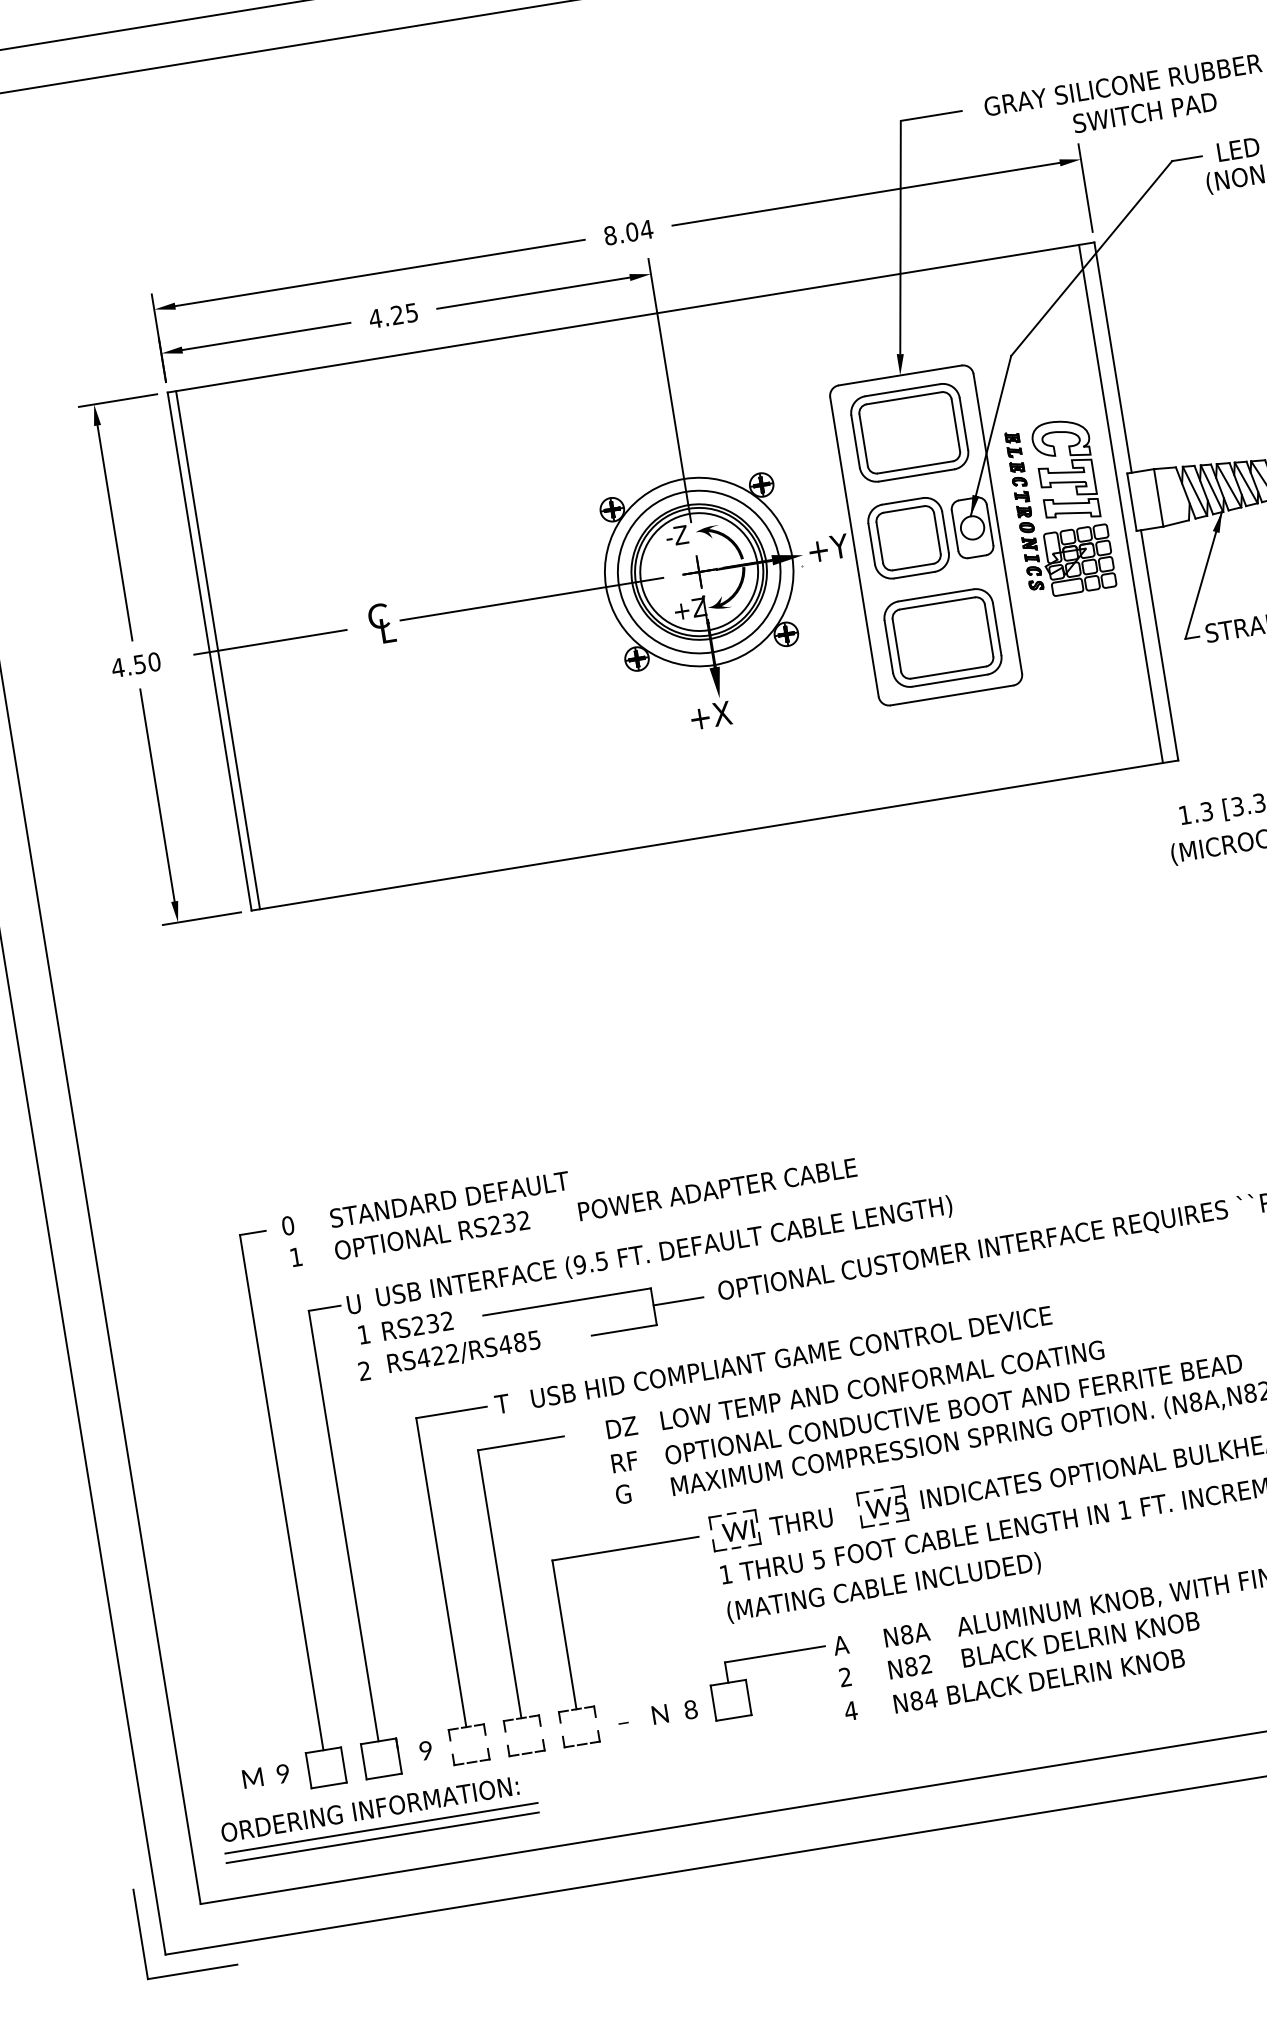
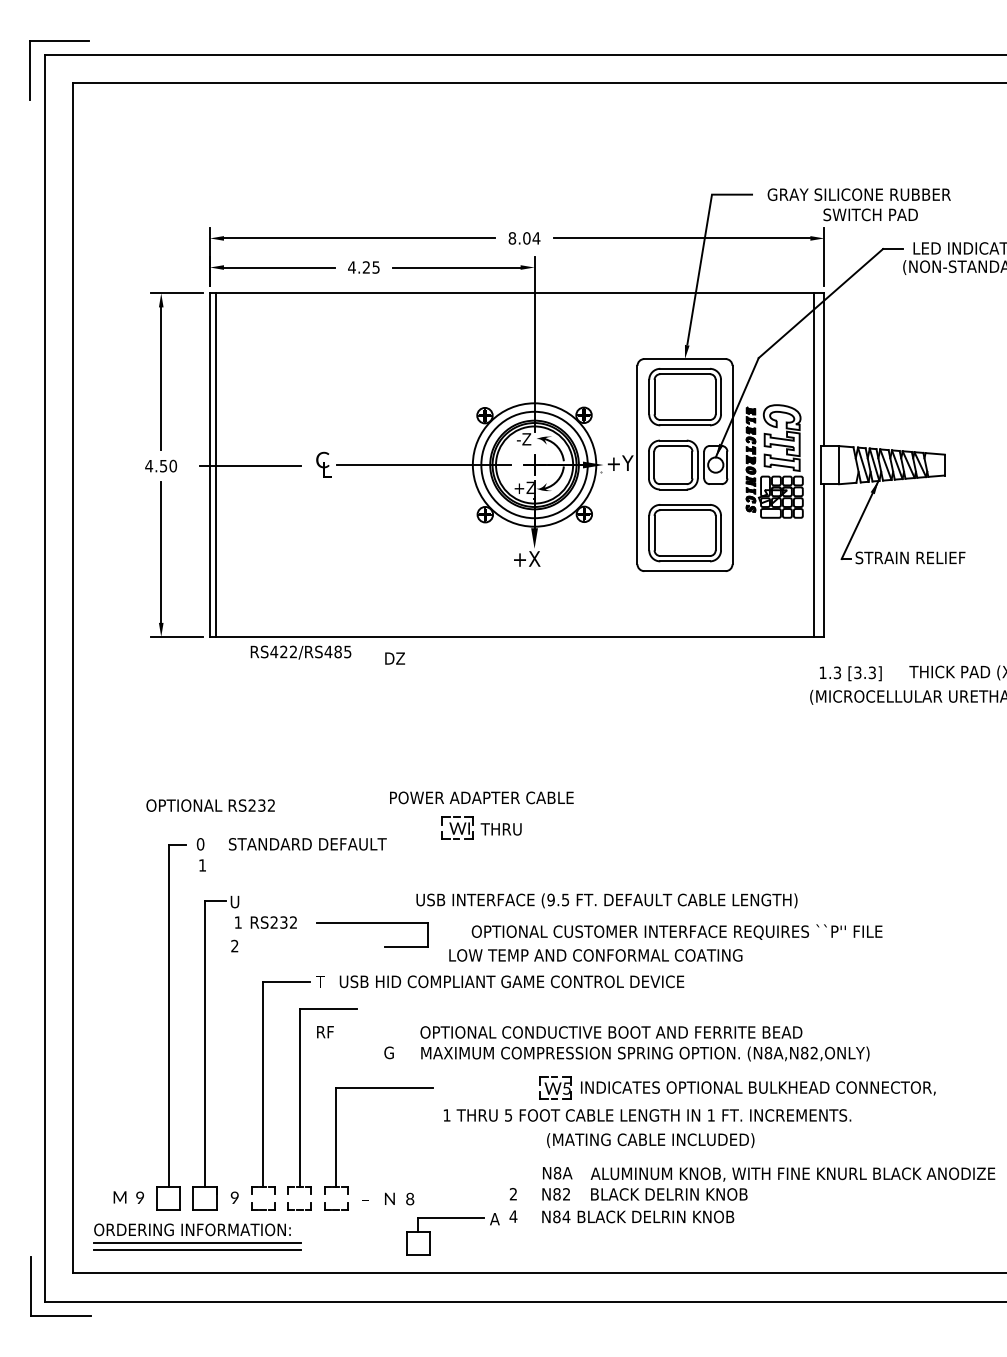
text: (717, 1189) -> (481, 797), moved
text: (431, 1235) -> (210, 805), moved
text: (663, 1251) -> (606, 900), moved
line: (677, 1300) -> (444, 933), removed
text: (463, 1352) -> (300, 652), moved
text: (881, 1385) -> (595, 955), moved
text: (620, 1427) -> (394, 658), moved
text: (625, 1462) -> (325, 1032), moved
part: (771, 1524) -> (481, 827), moved
text: (883, 1587) -> (650, 1140), moved
part: (776, 1654) -> (452, 1218), moved

